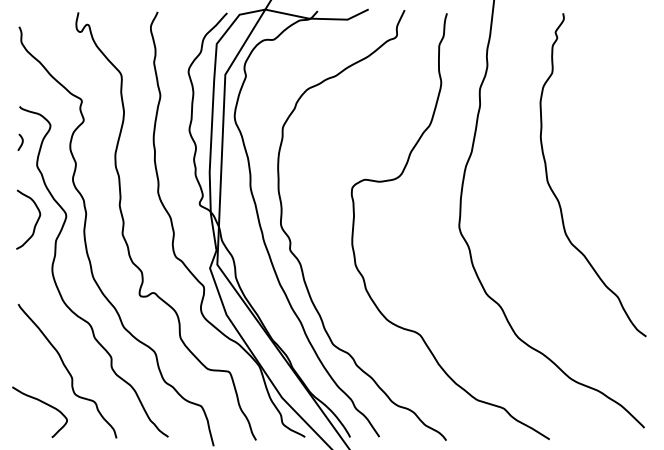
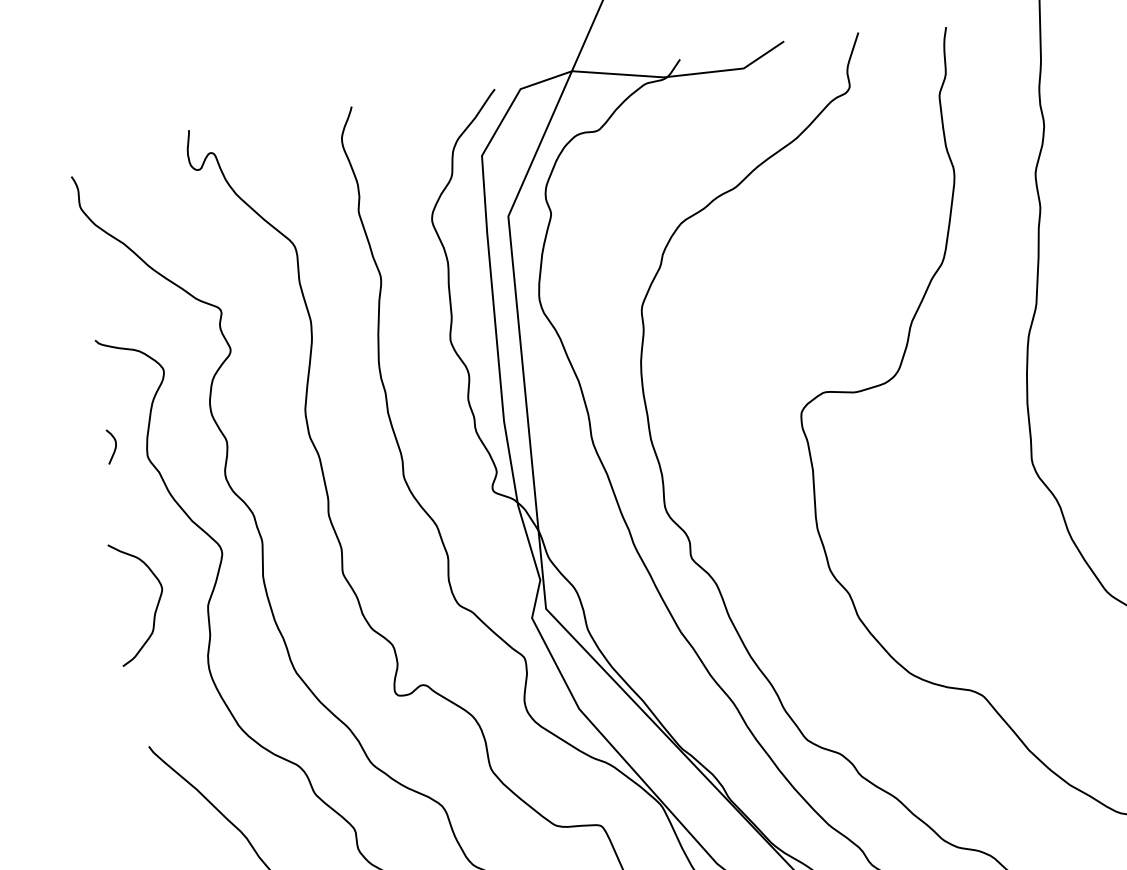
curve: (21, 141) -> (113, 444), moved
curve: (36, 220) -> (156, 601), moved

